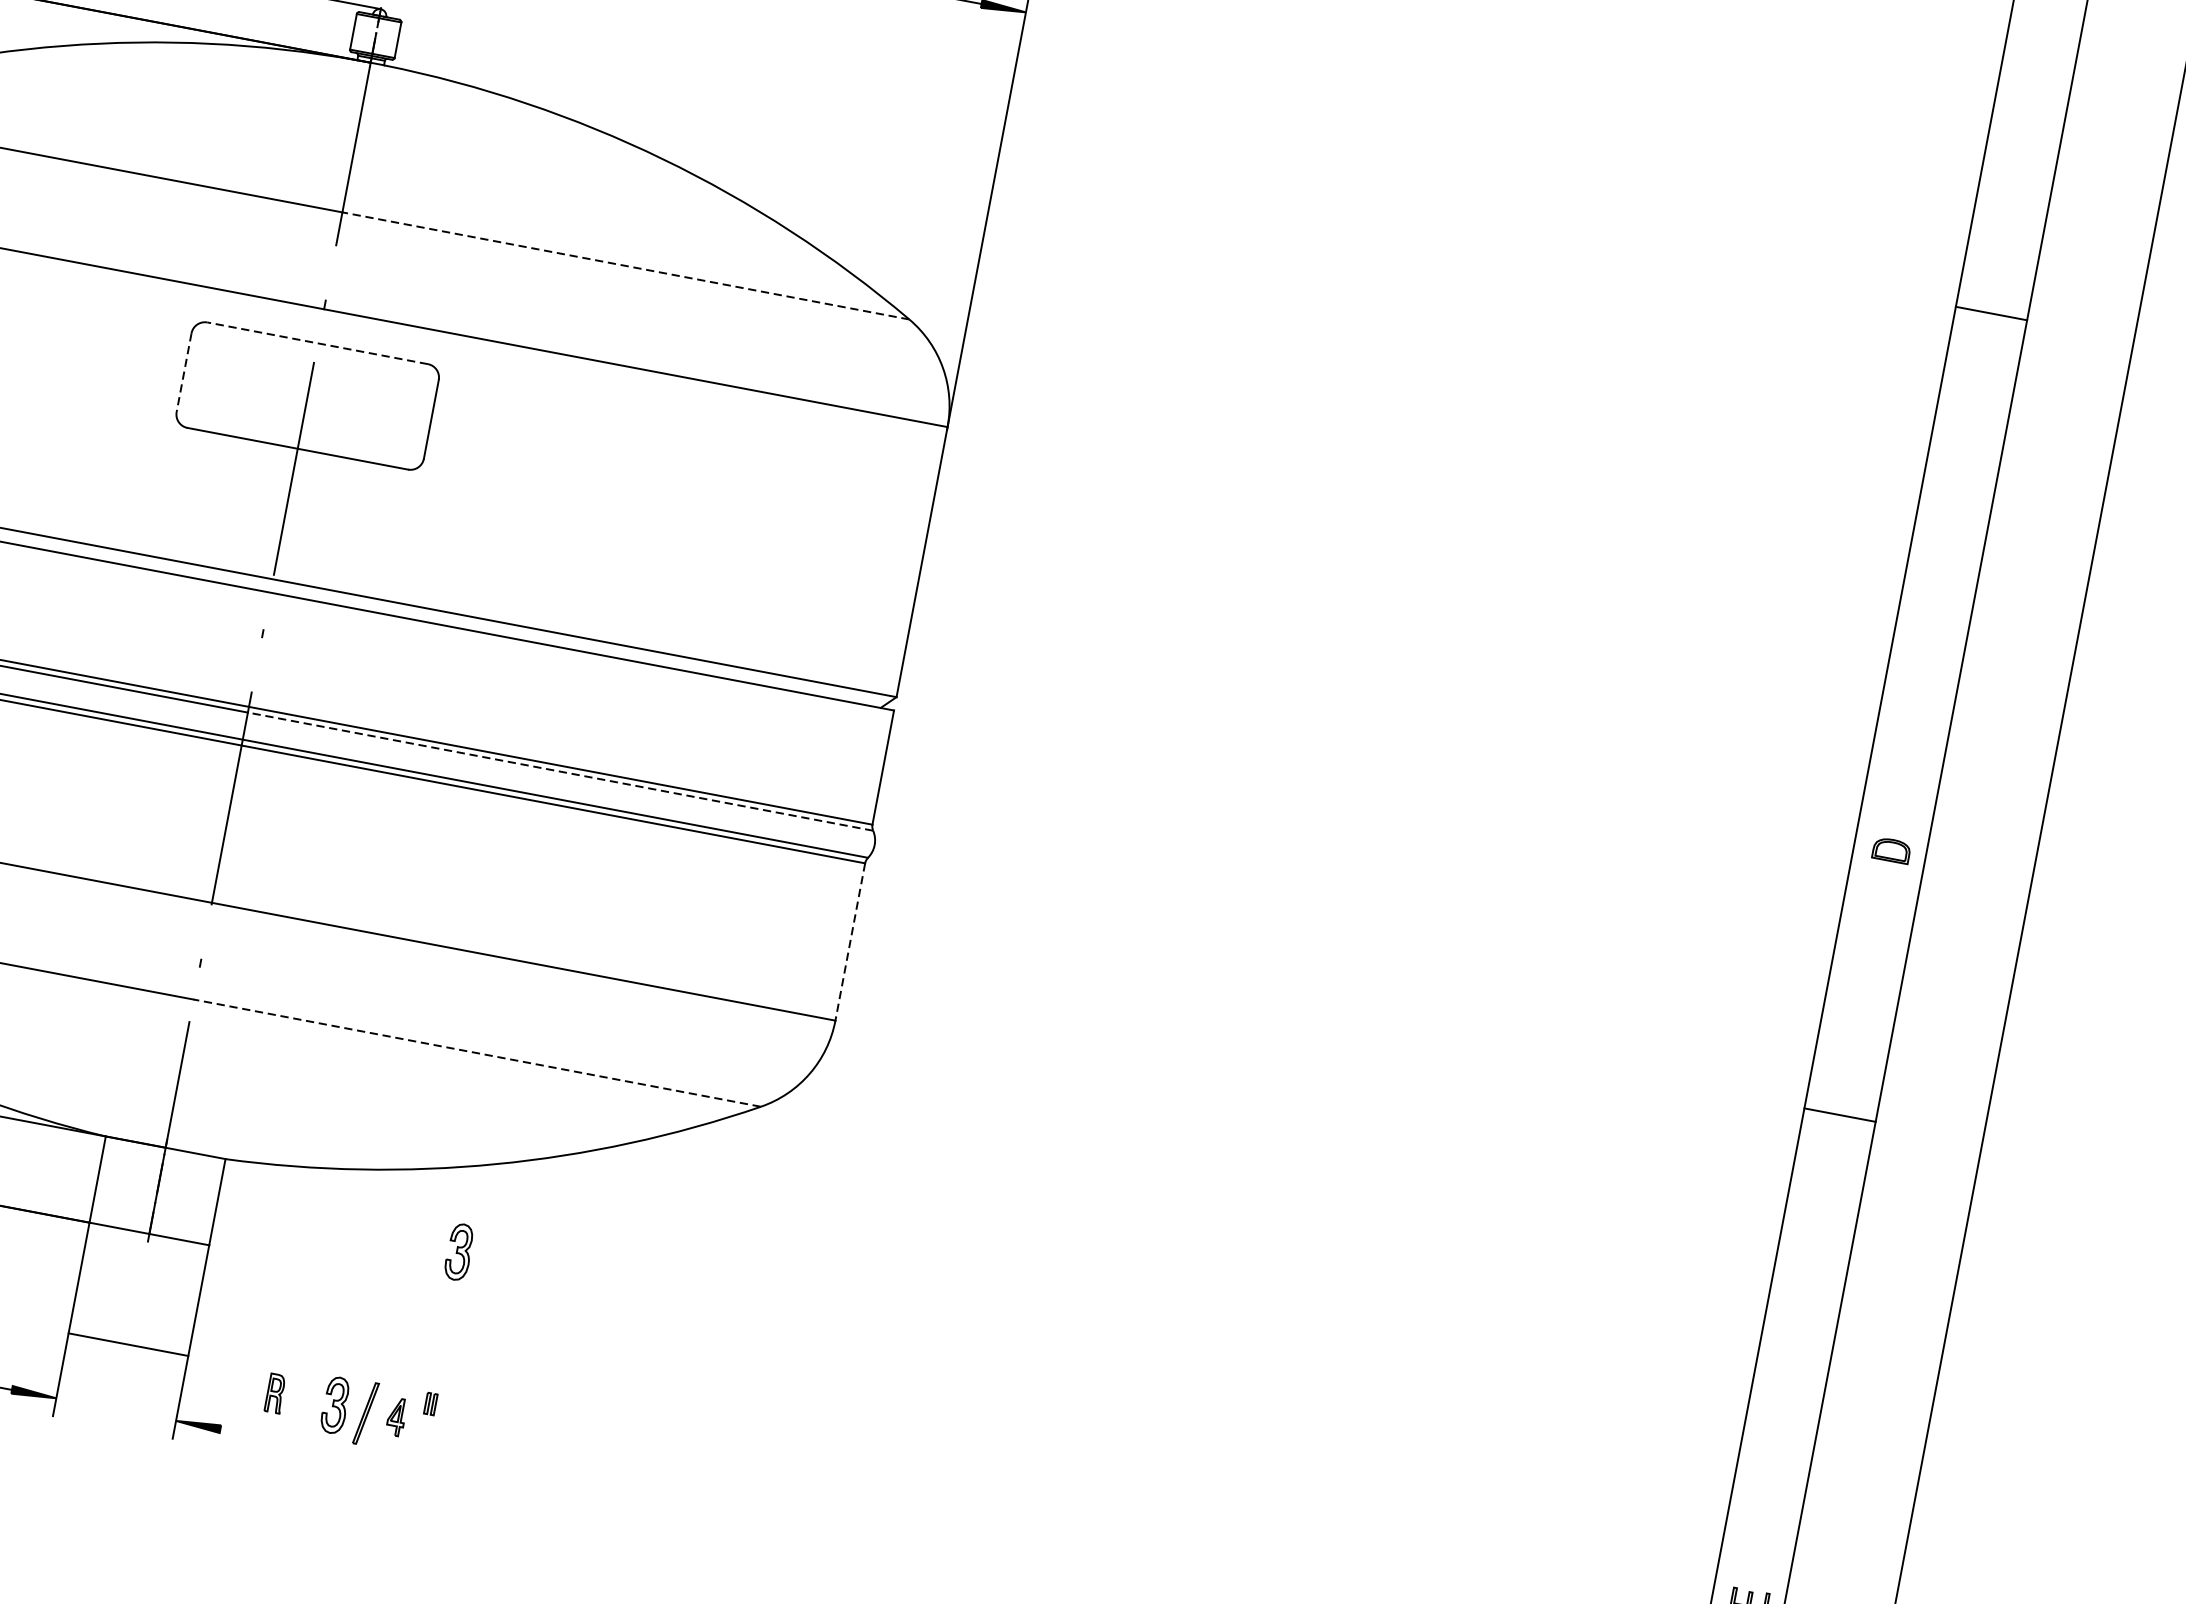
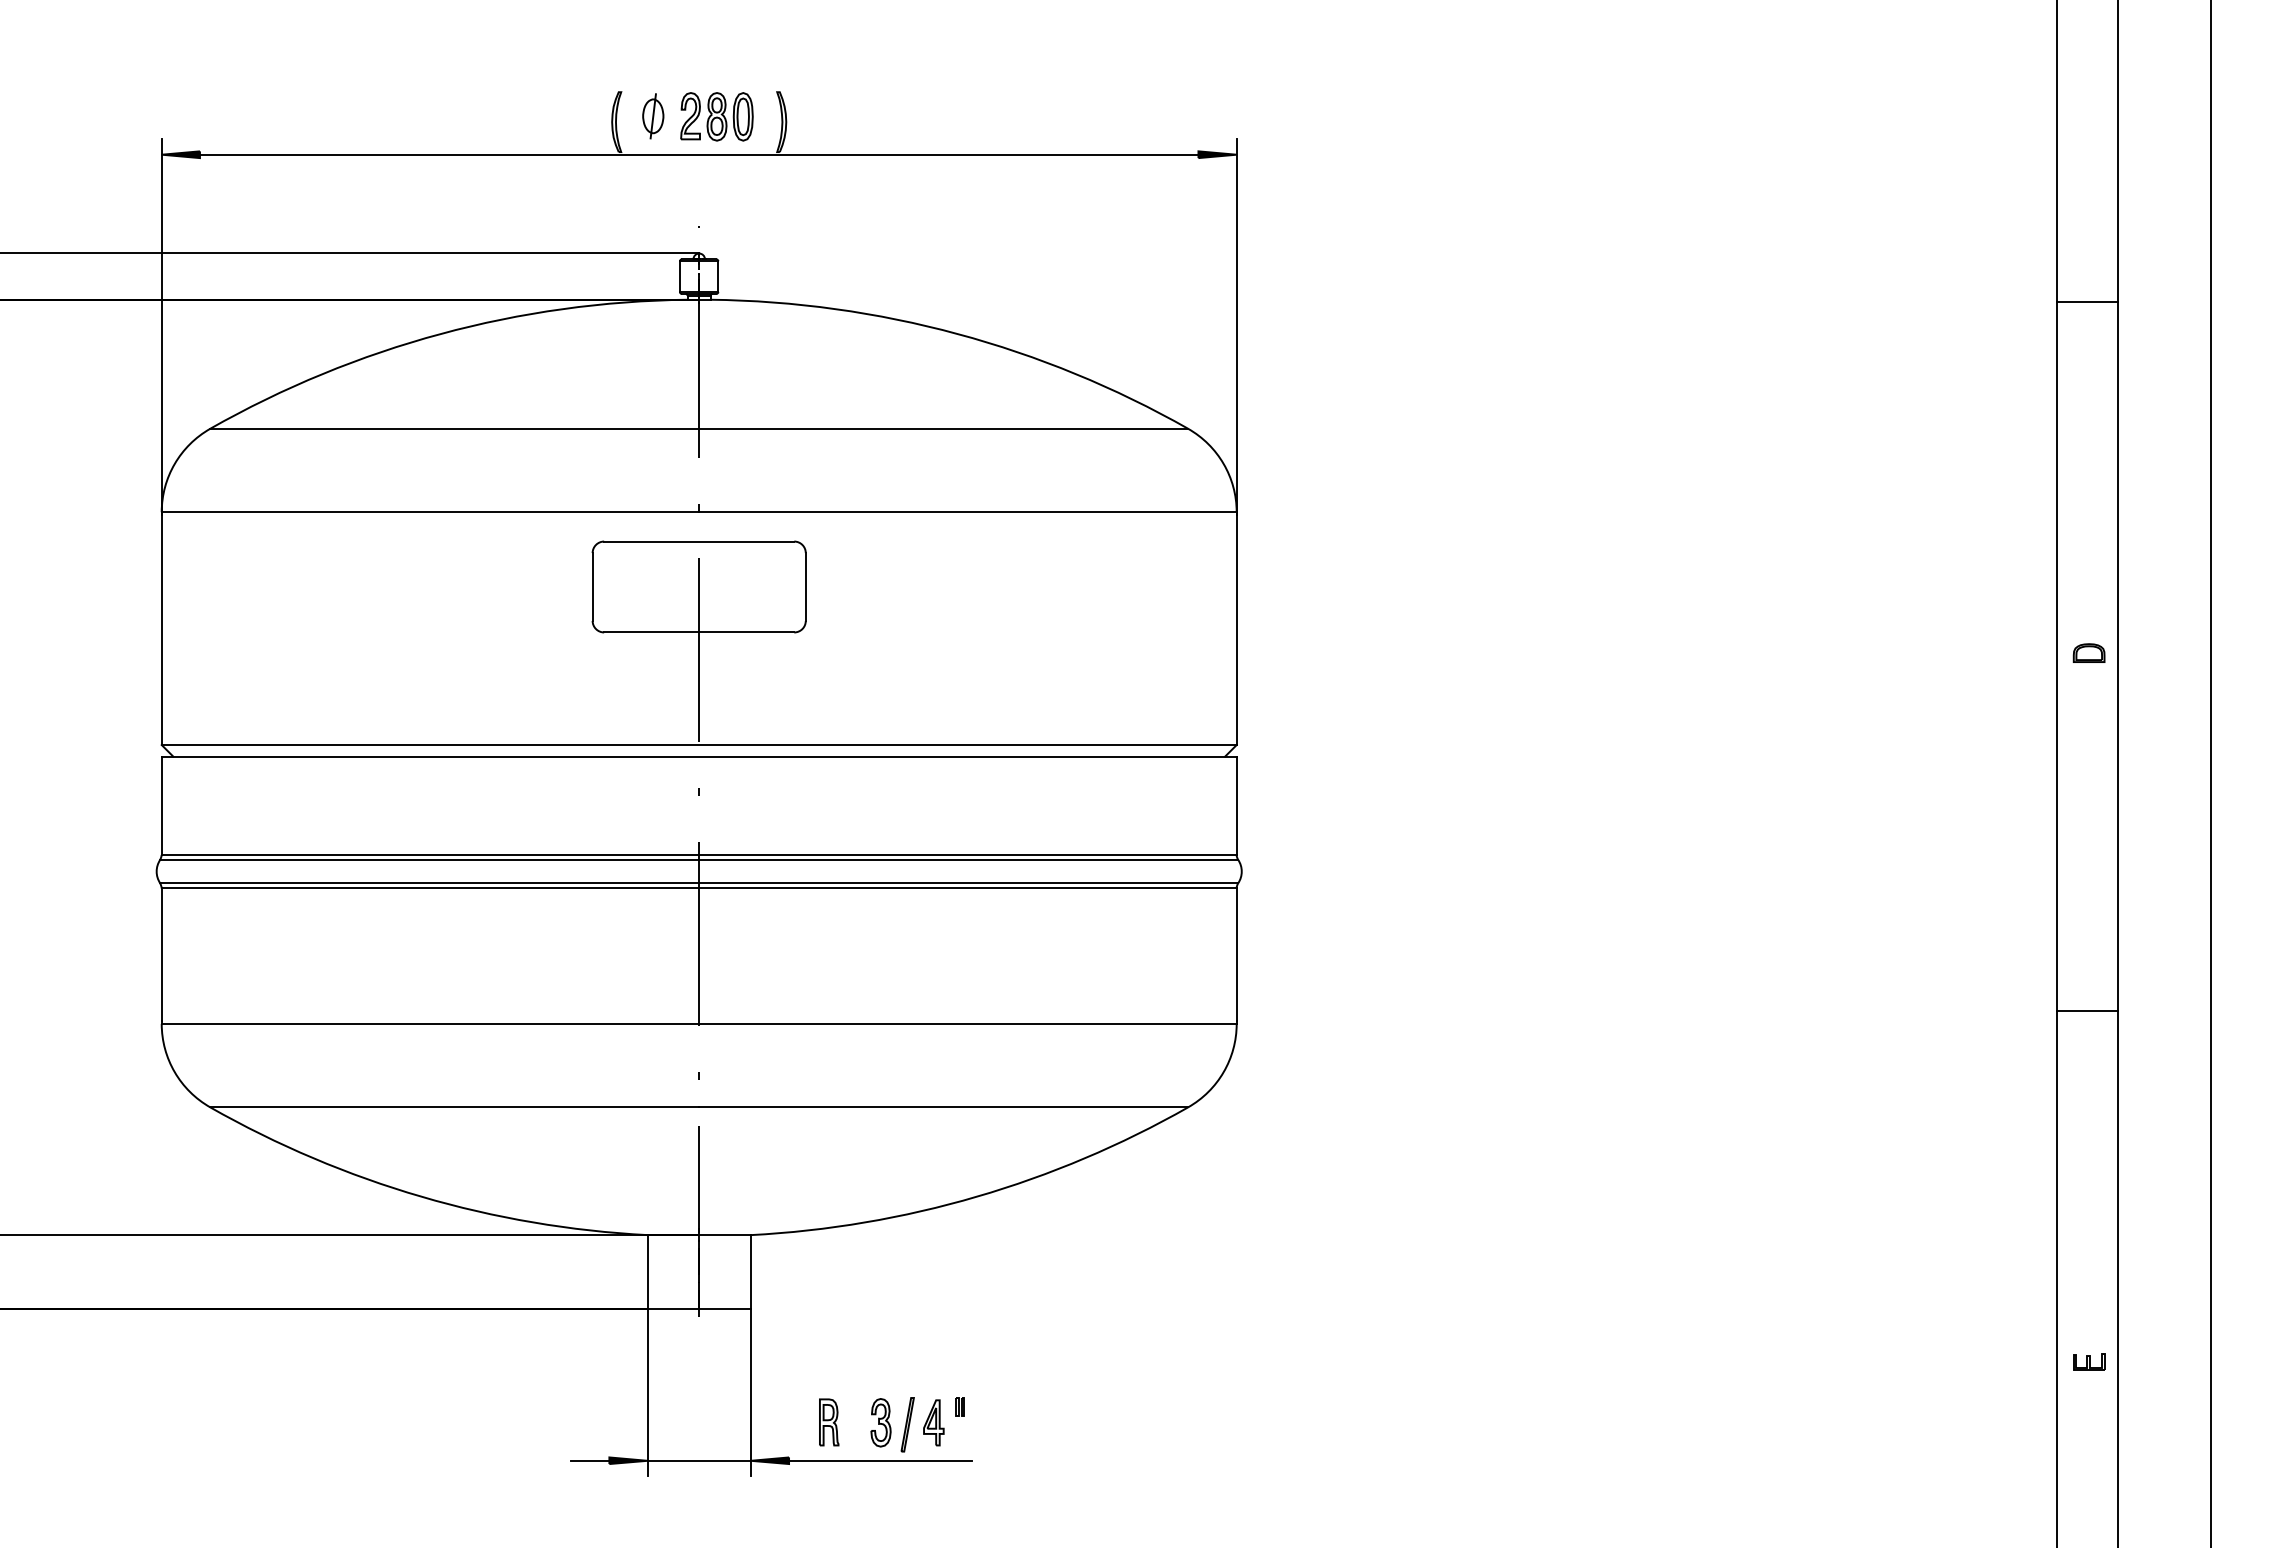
line: (625, 265) -> (943, 428), dashed -> solid
line: (1991, 313) -> (2087, 301), moved
line: (316, 343) -> (698, 541), dashed -> solid
line: (183, 373) -> (592, 587), dashed -> solid
line: (560, 771) -> (968, 859), dashed -> solid
part: (1891, 849) -> (2088, 652), moved
line: (850, 940) -> (1236, 954), dashed -> solid
line: (477, 1053) -> (943, 1107), dashed -> solid
line: (1839, 1114) -> (2087, 1010), moved
part: (458, 1251) -> (959, 1275), removed
line: (127, 1344) -> (698, 1460), moved
part: (275, 1393) -> (829, 1422), size x1.43
part: (396, 1416) -> (933, 1422), size x1.43
line: (326, 1448) -> (880, 1460), added

